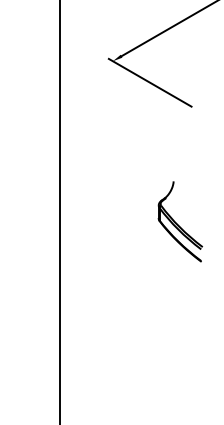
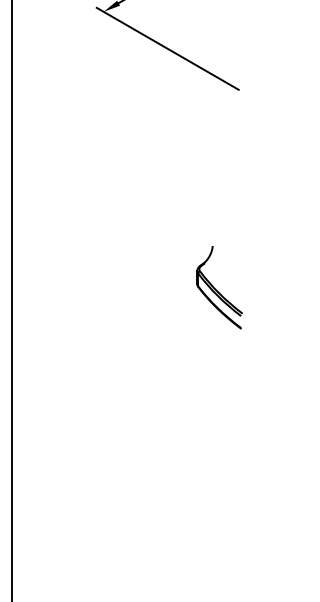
part: (180, 221) -> (219, 287), size x0.6

